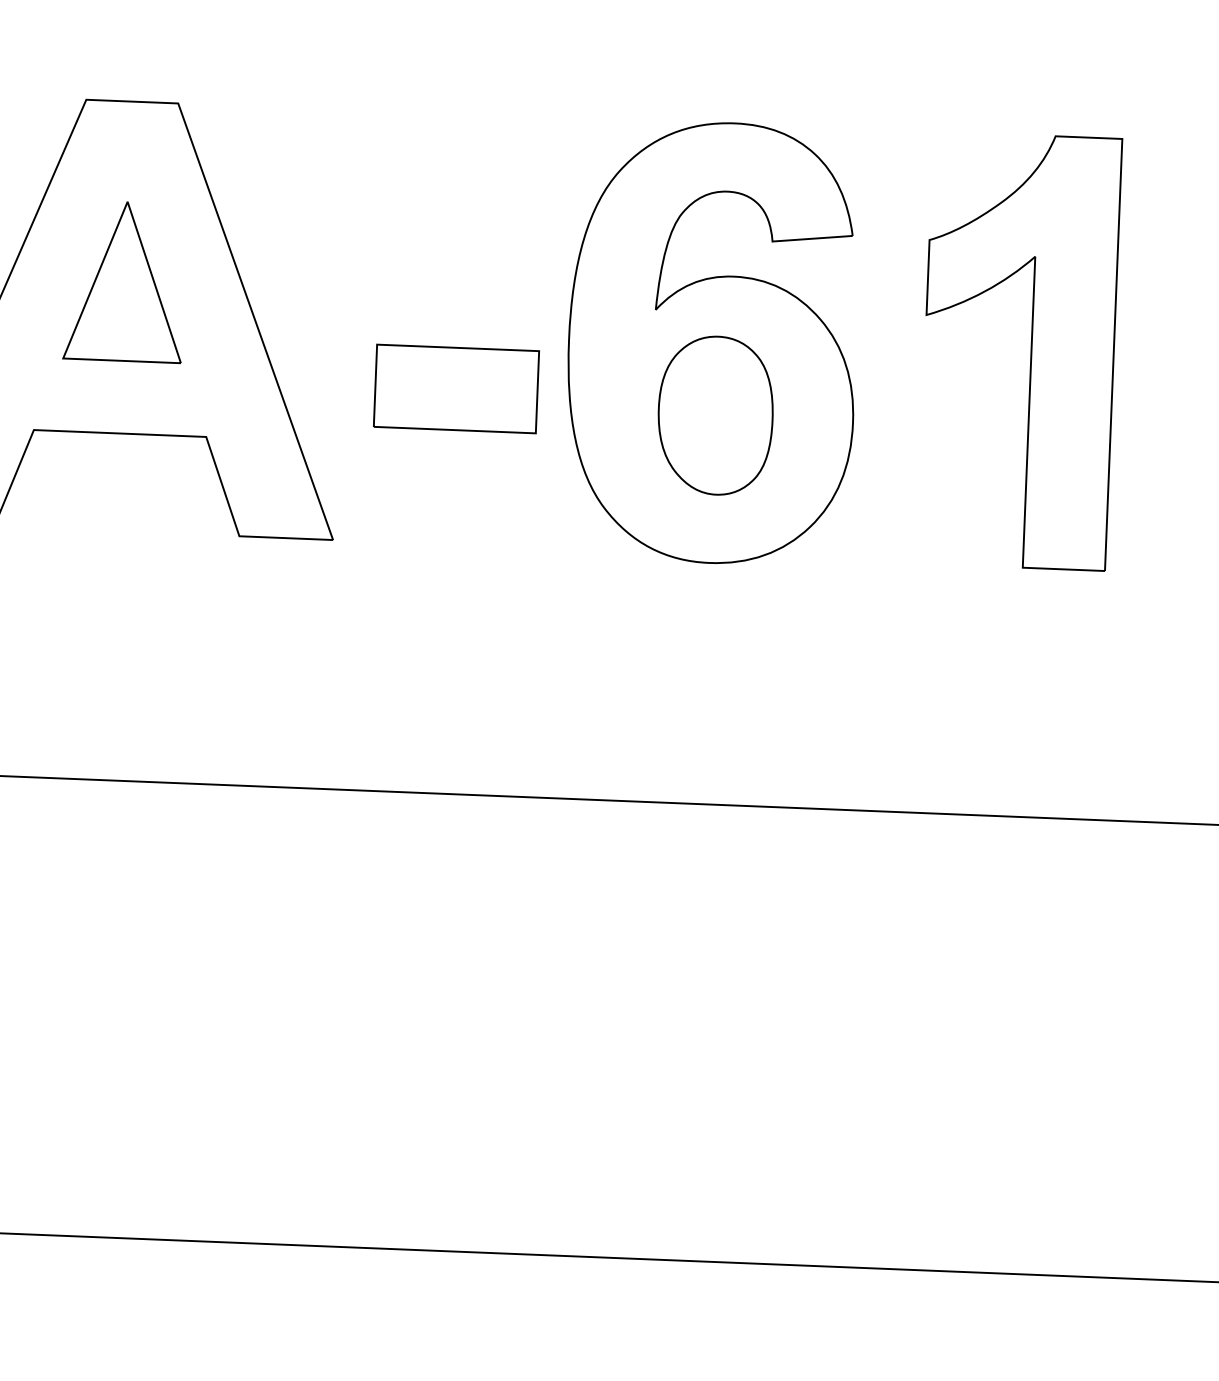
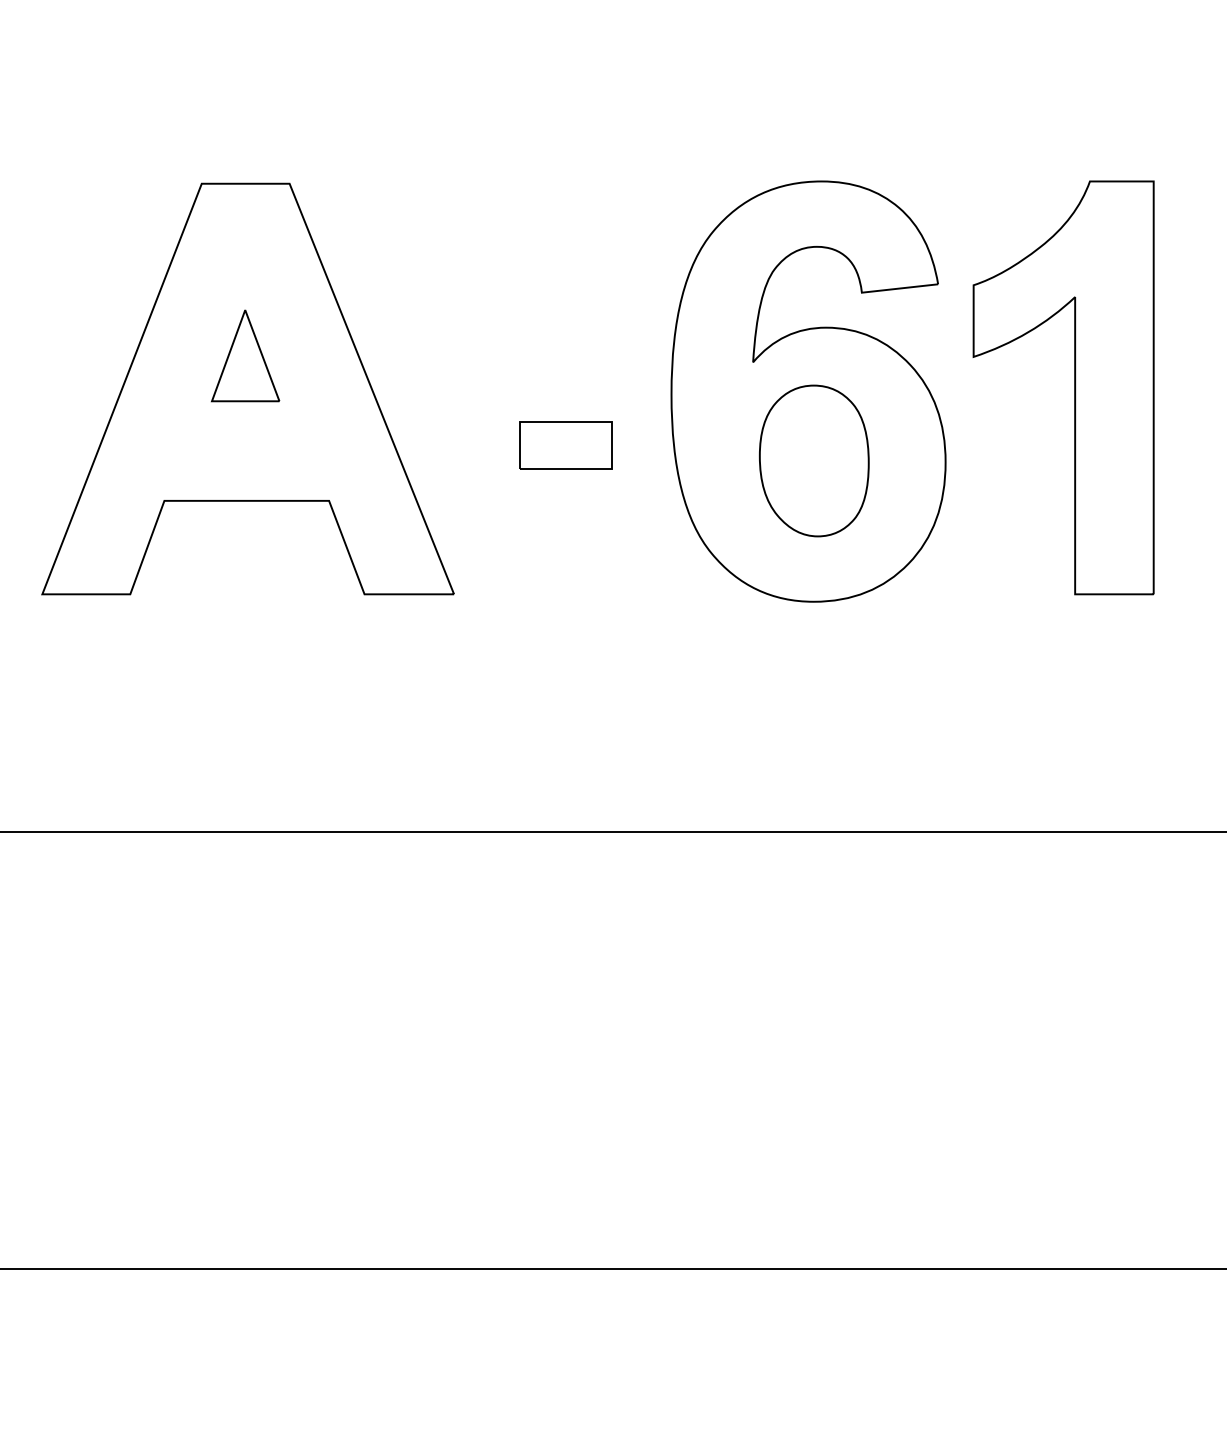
part: (124, 281) -> (245, 355), size x0.6
part: (1030, 351) -> (1074, 387), moved
part: (455, 388) -> (565, 445), size x0.6

